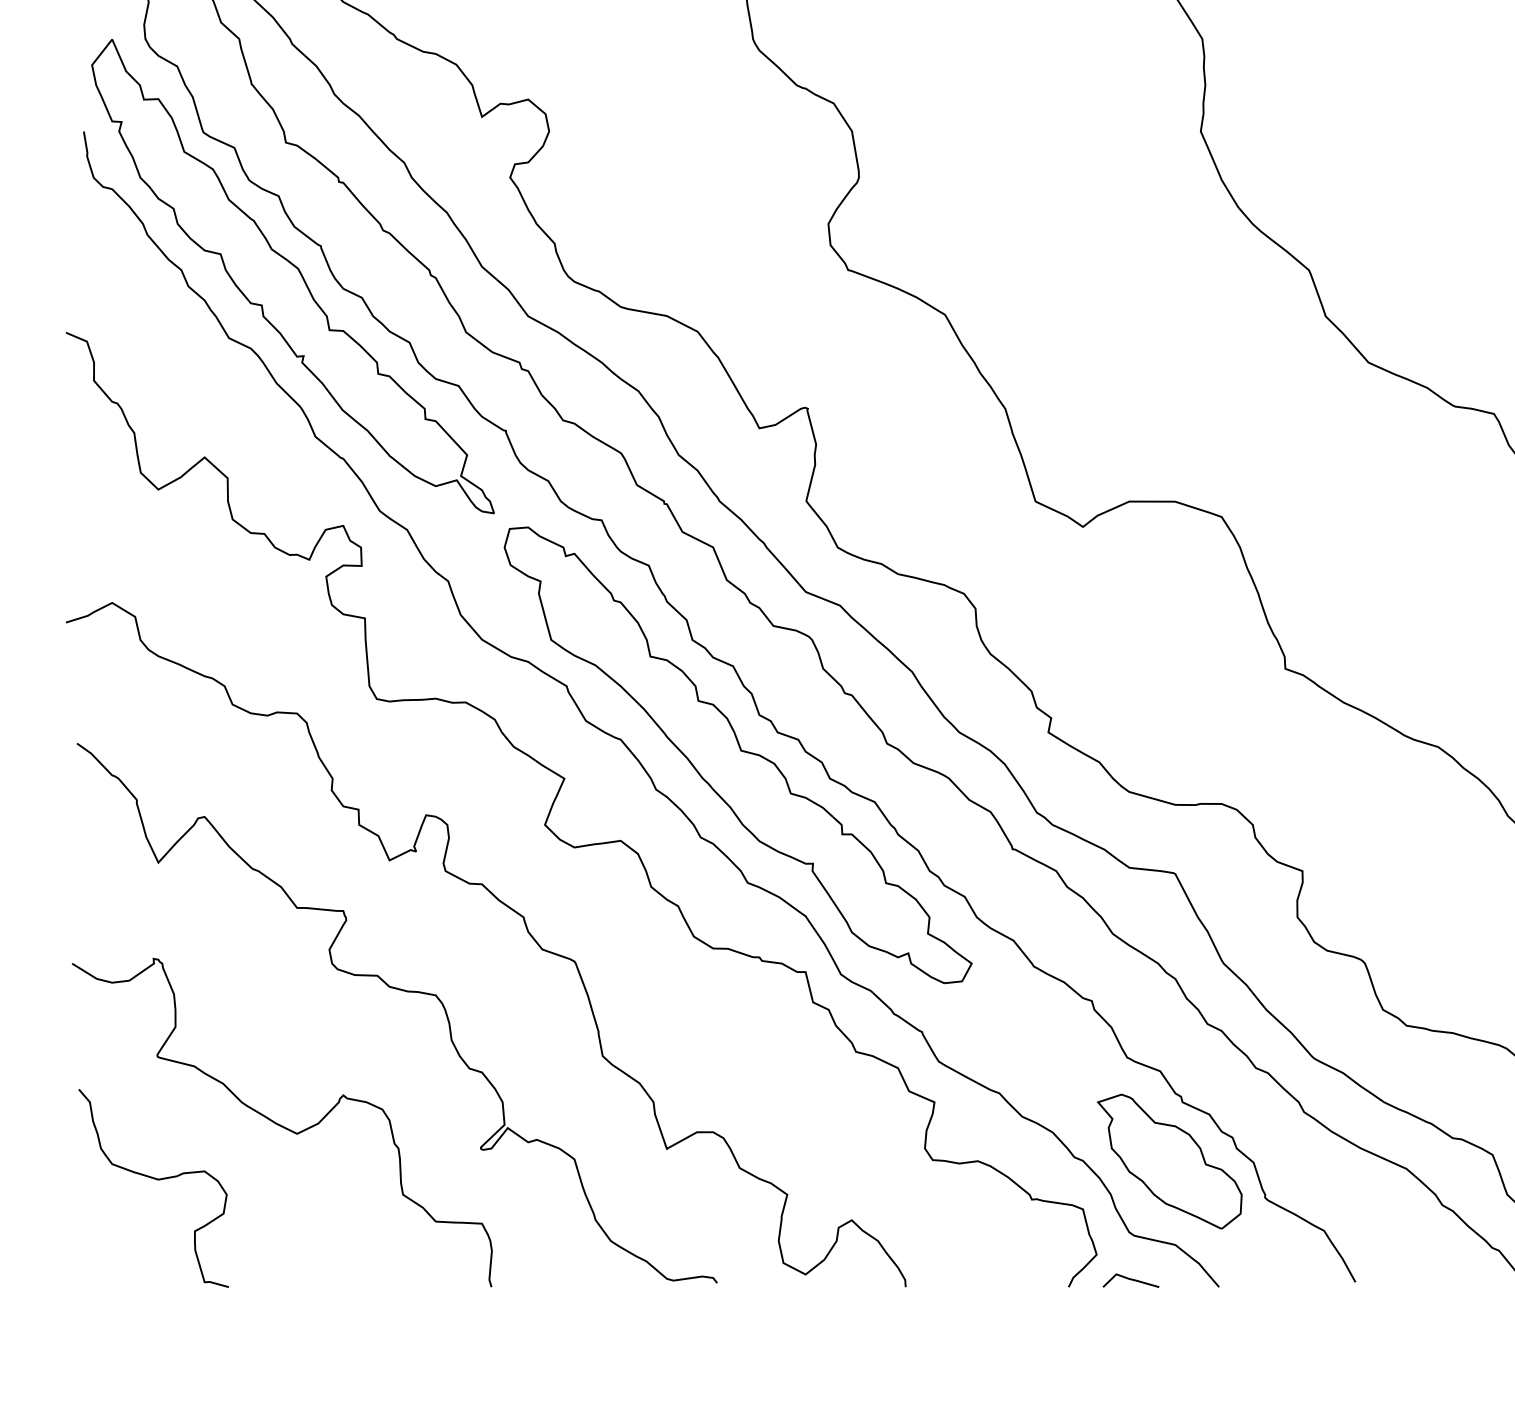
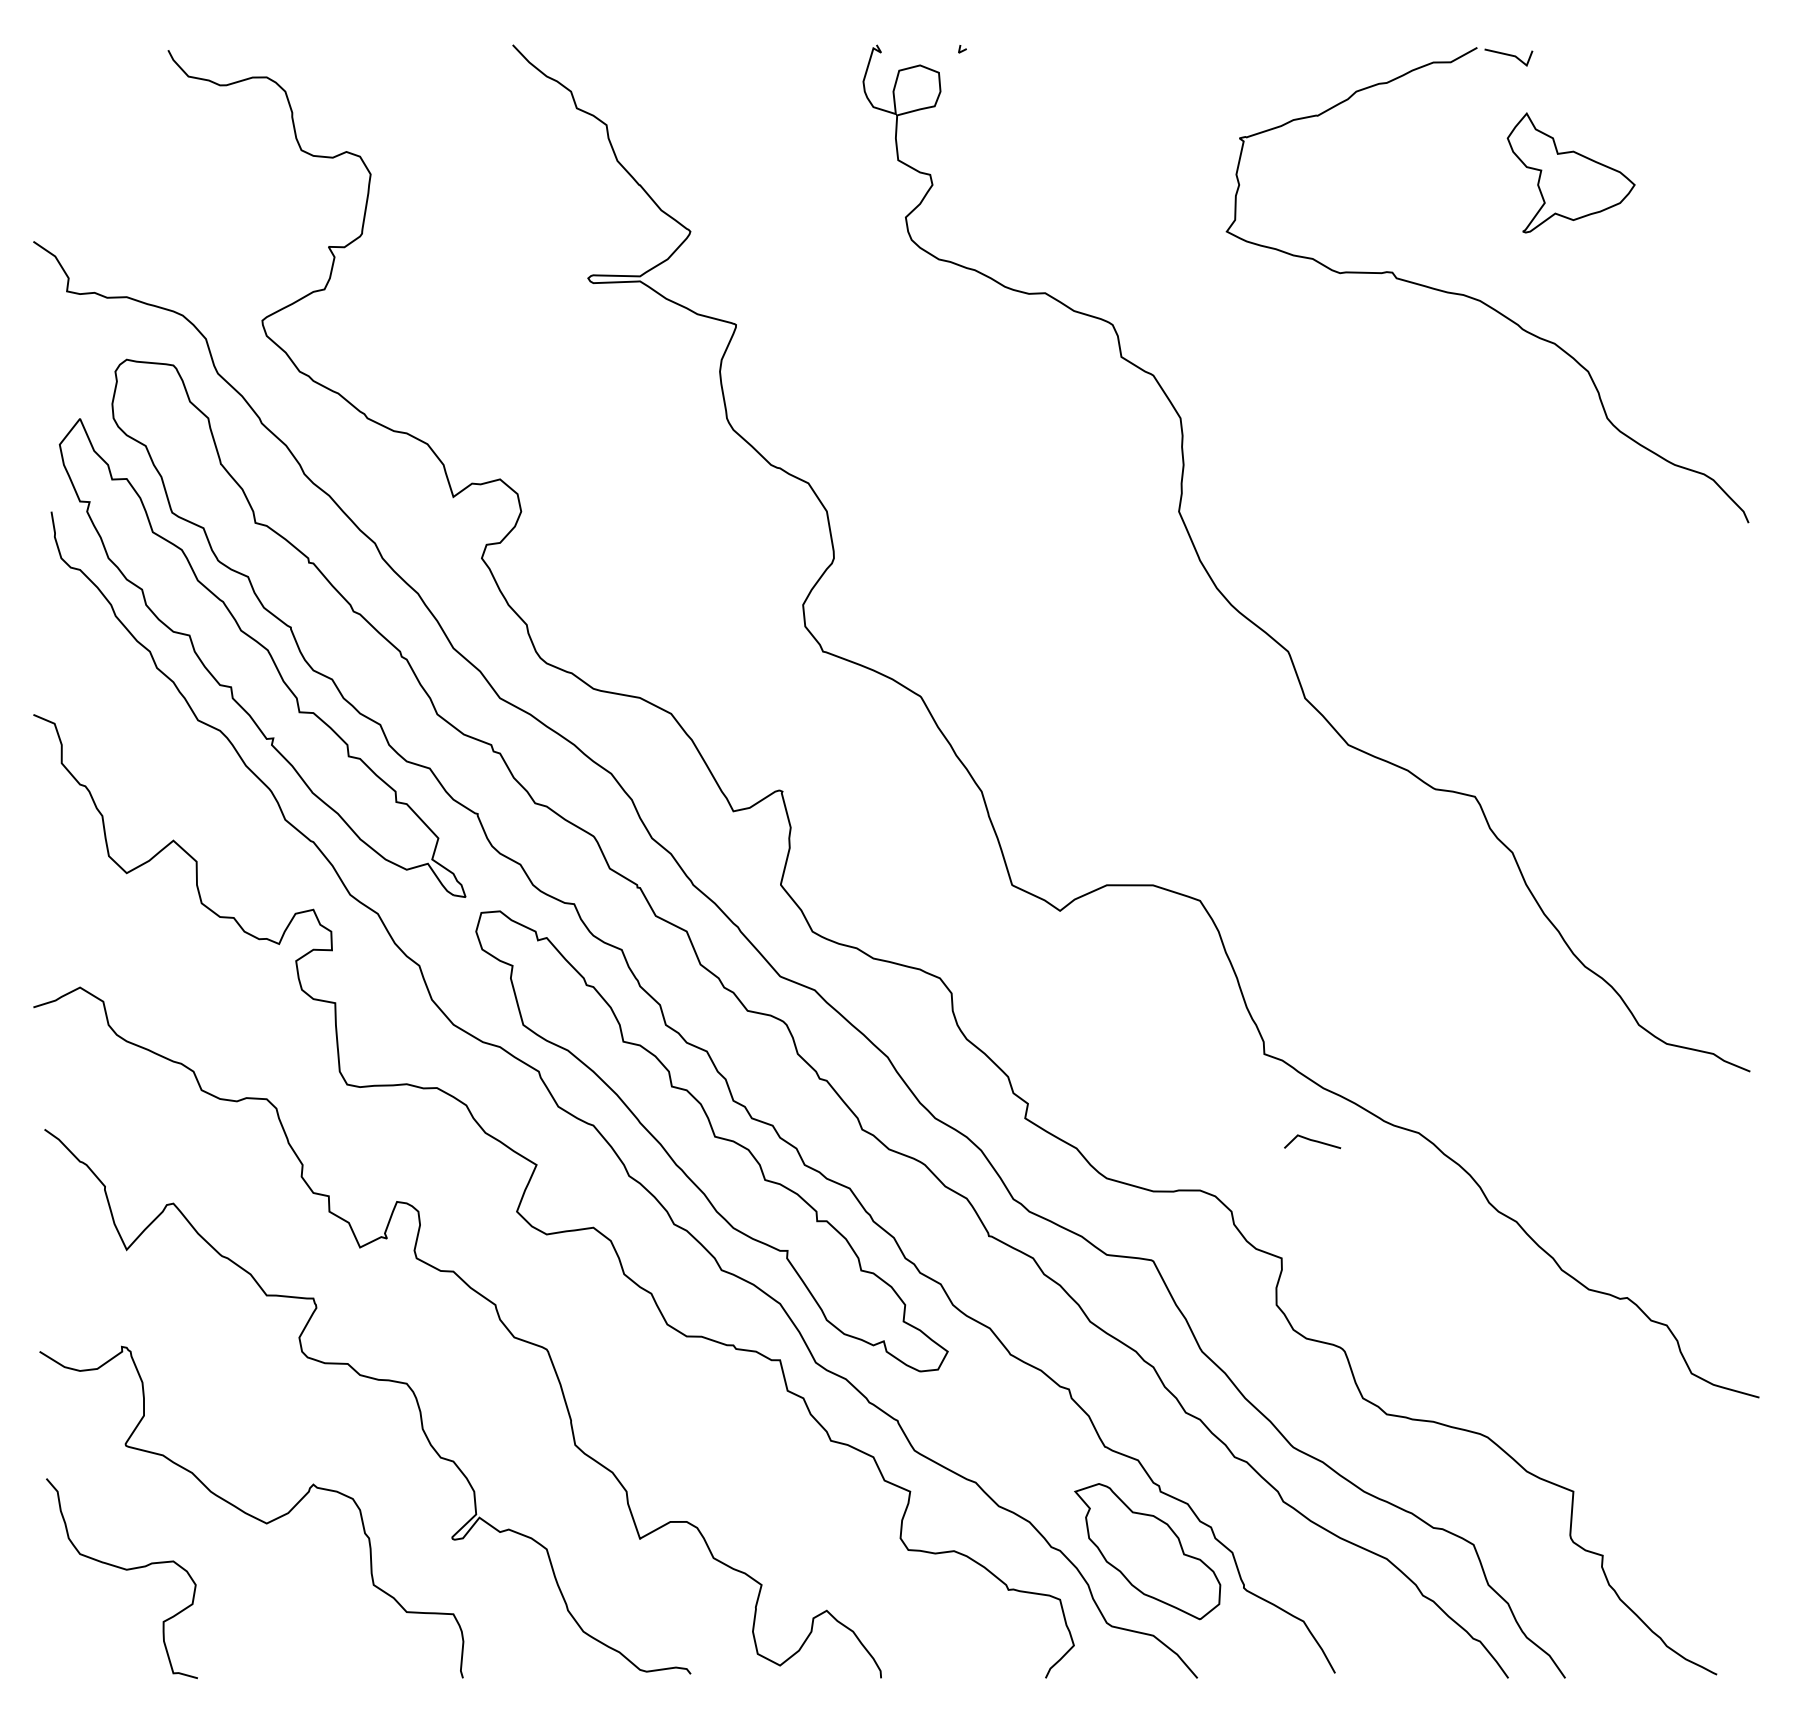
line: (1130, 1280) -> (1312, 1141), moved

